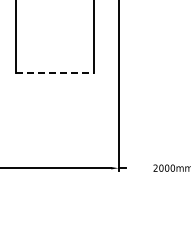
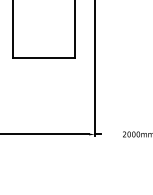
line: (54, 72) -> (43, 57), dashed -> solid

